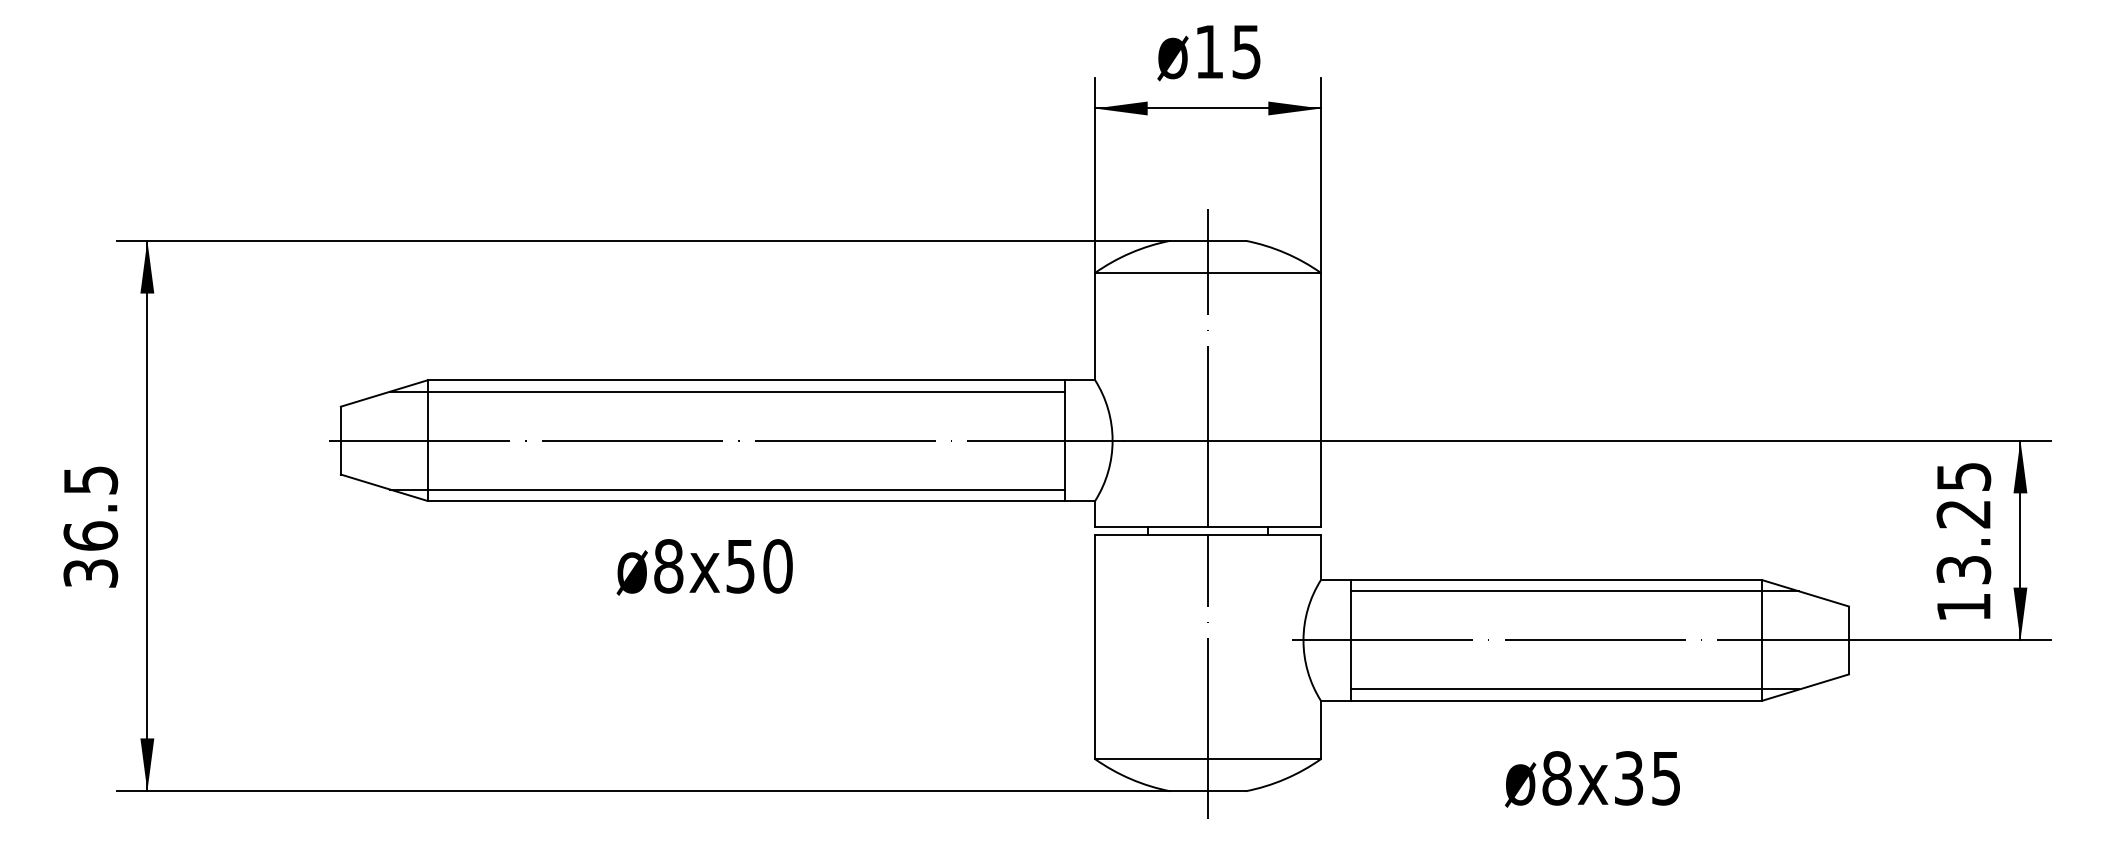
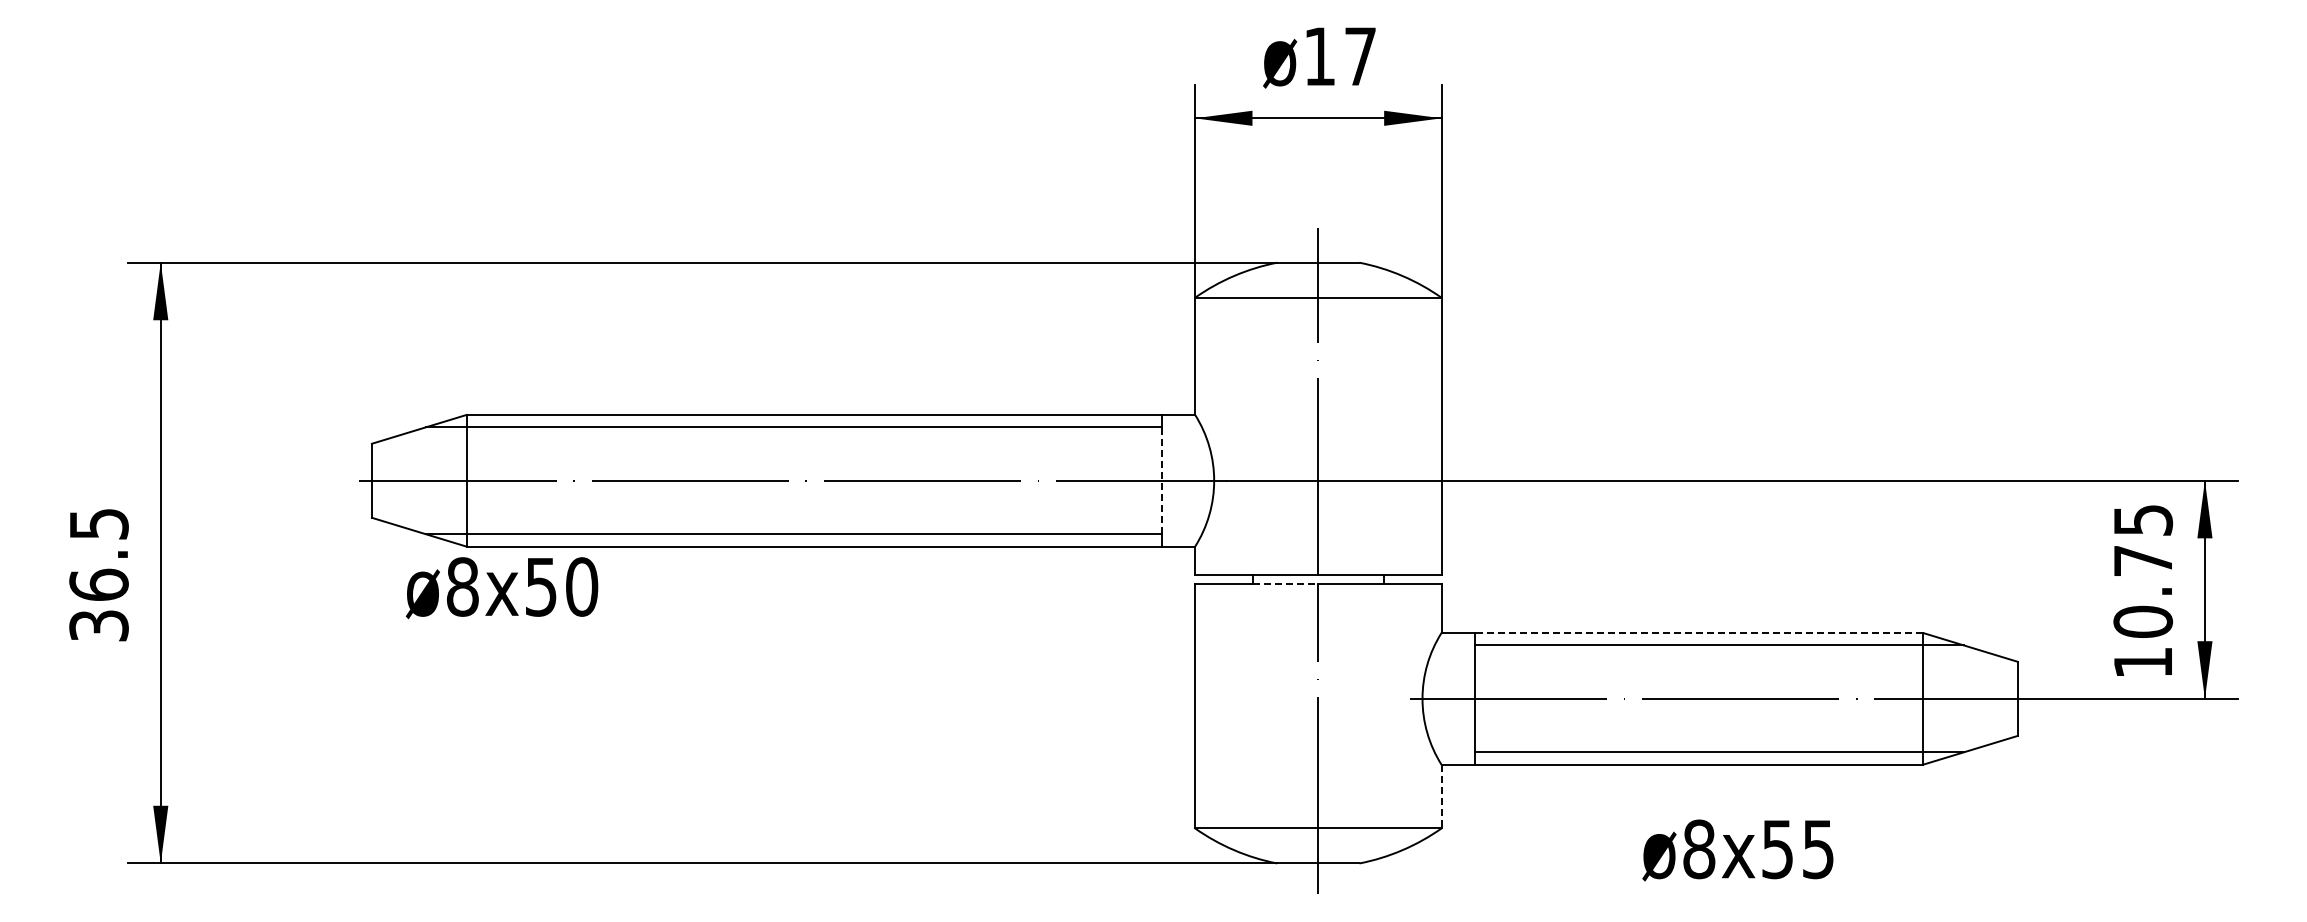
text: (1246, 51) -> (1360, 56), 15 -> 17
line: (1064, 440) -> (1161, 480), solid -> dashed
line: (1177, 534) -> (1285, 583), solid -> dashed
text: (1964, 542) -> (2143, 591), 13.25 -> 10.75
text: (704, 567) -> (501, 588), moved
line: (1556, 580) -> (1698, 633), solid -> dashed
line: (1320, 729) -> (1441, 796), solid -> dashed
text: (1628, 777) -> (1777, 848), ø8x35 -> ø8x55

